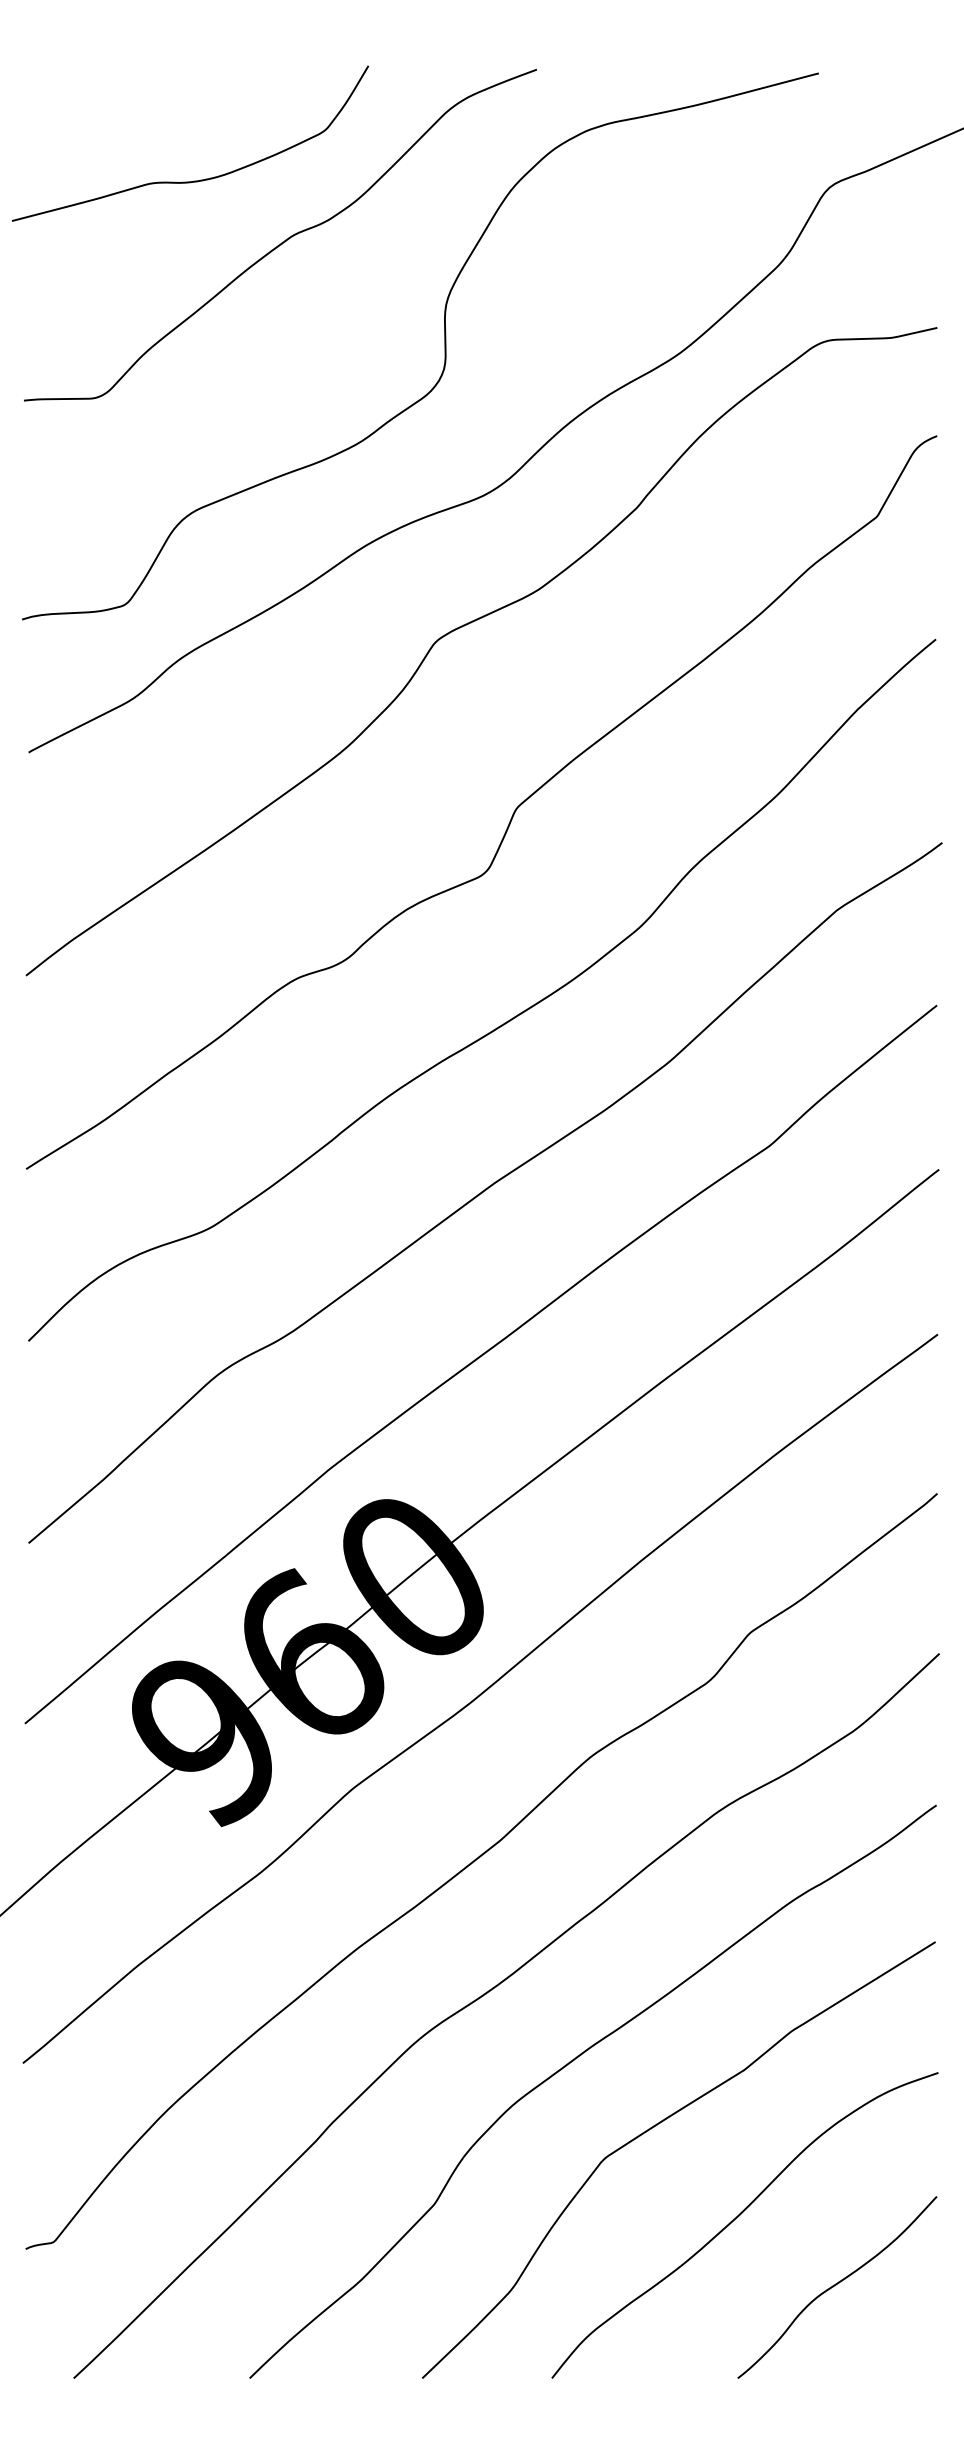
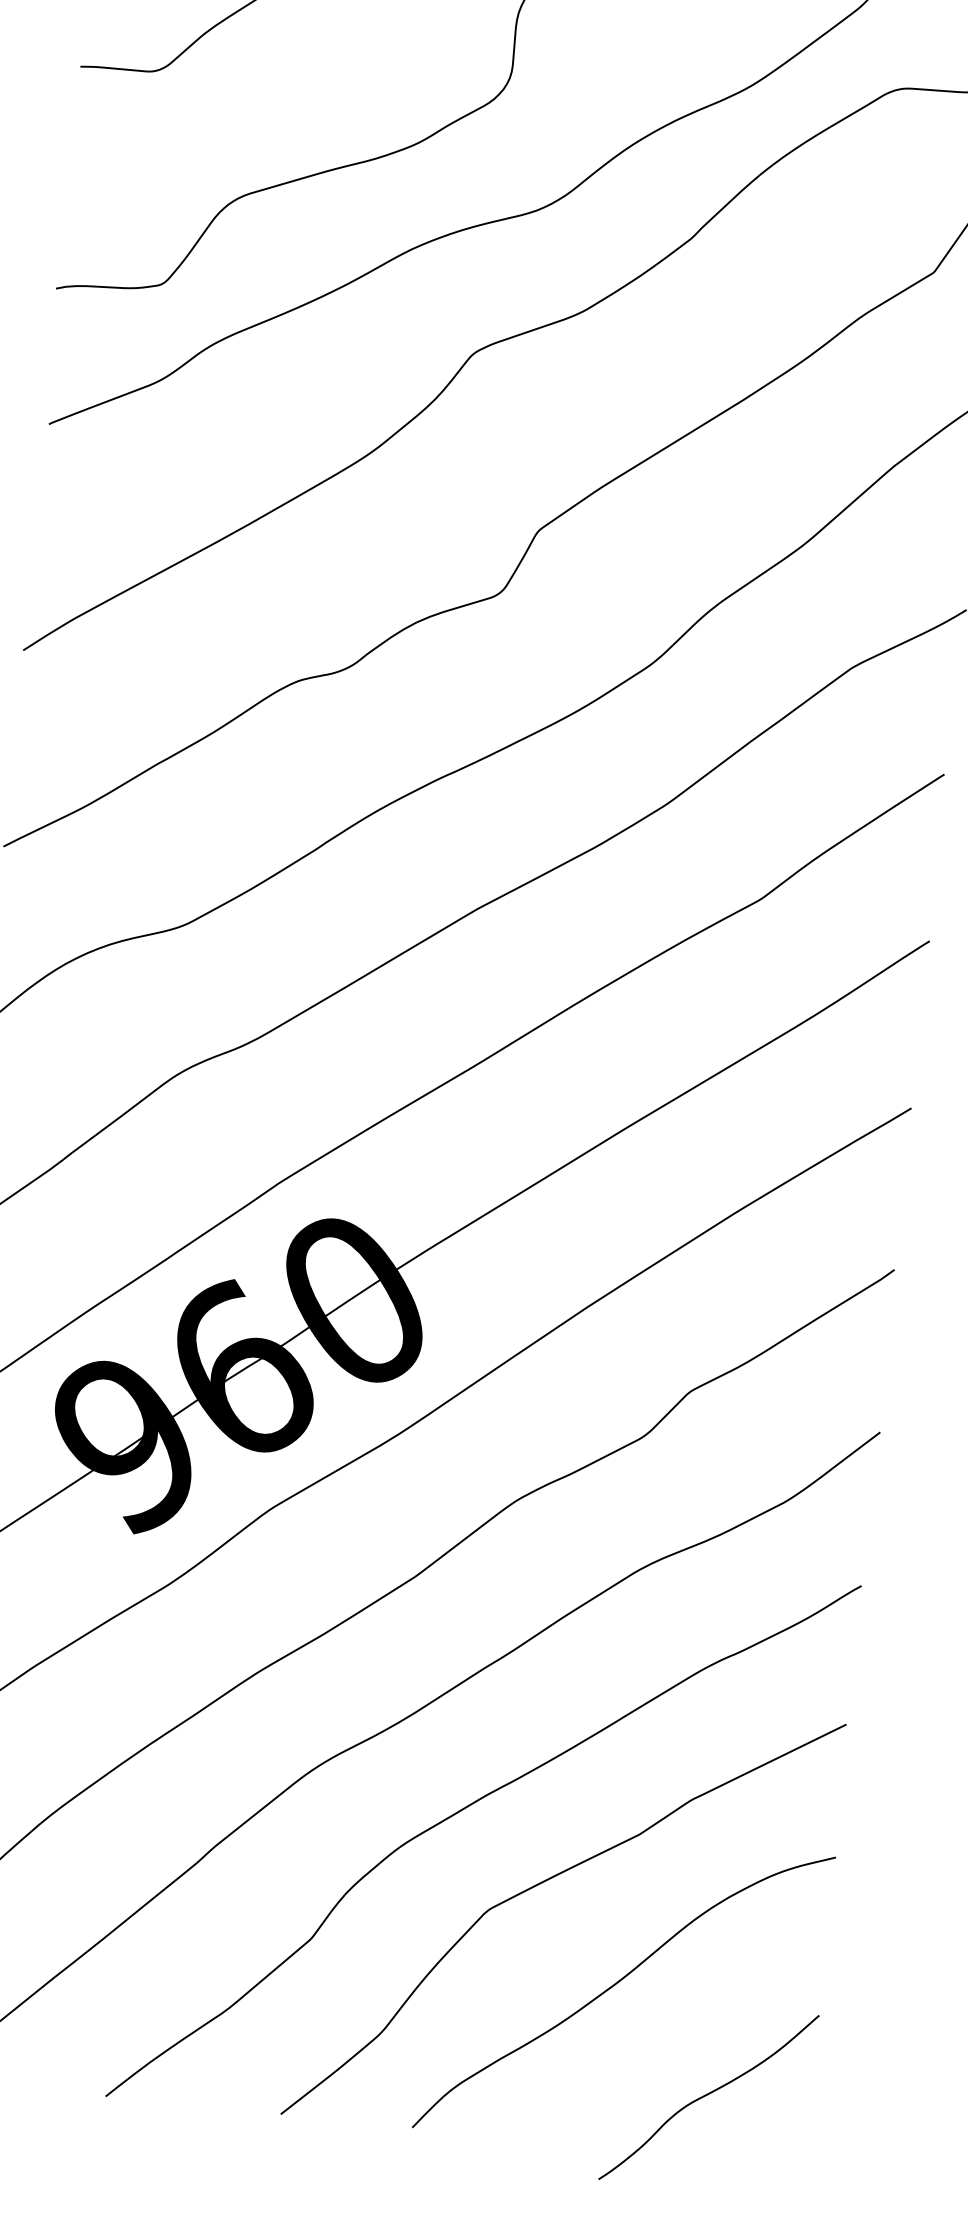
curve: (836, 2285) -> (708, 2095), moved

